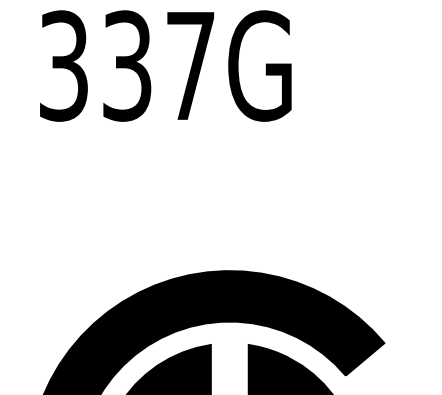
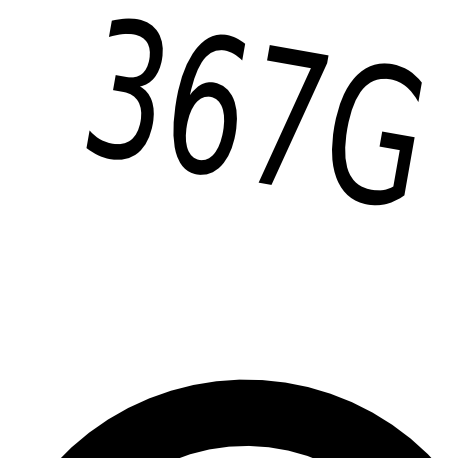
text: (127, 65) -> (207, 103), 337G -> 367G

